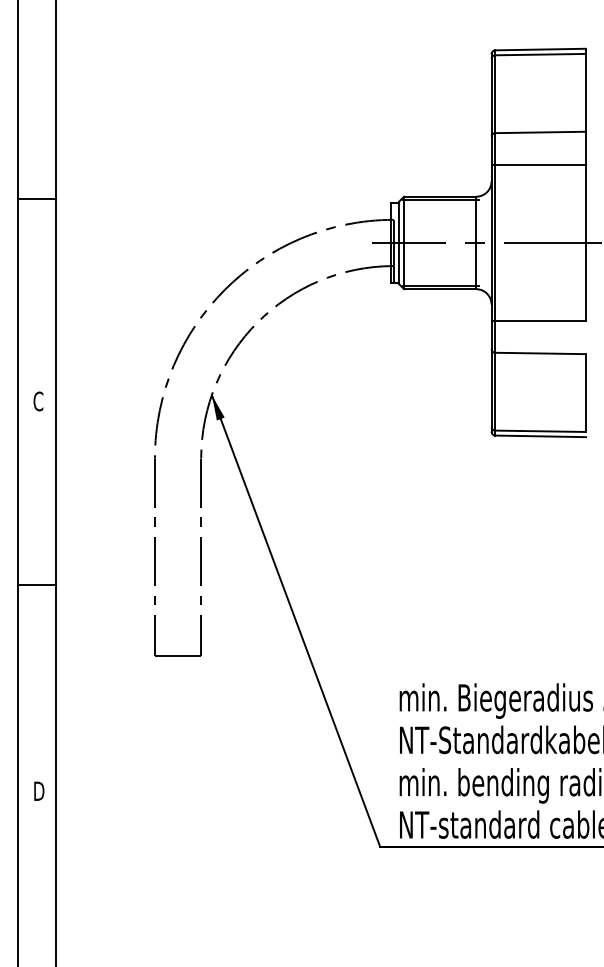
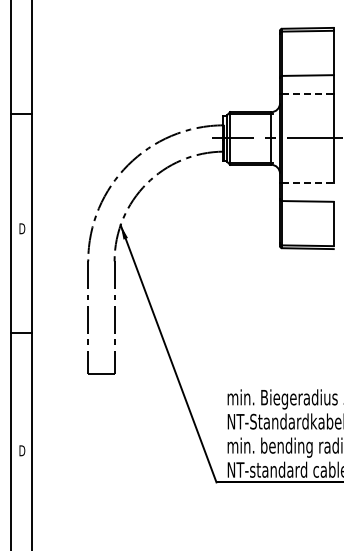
line: (539, 165) -> (307, 94), solid -> dashed
line: (539, 320) -> (307, 182), solid -> dashed
text: (39, 400) -> (22, 228), C -> D

